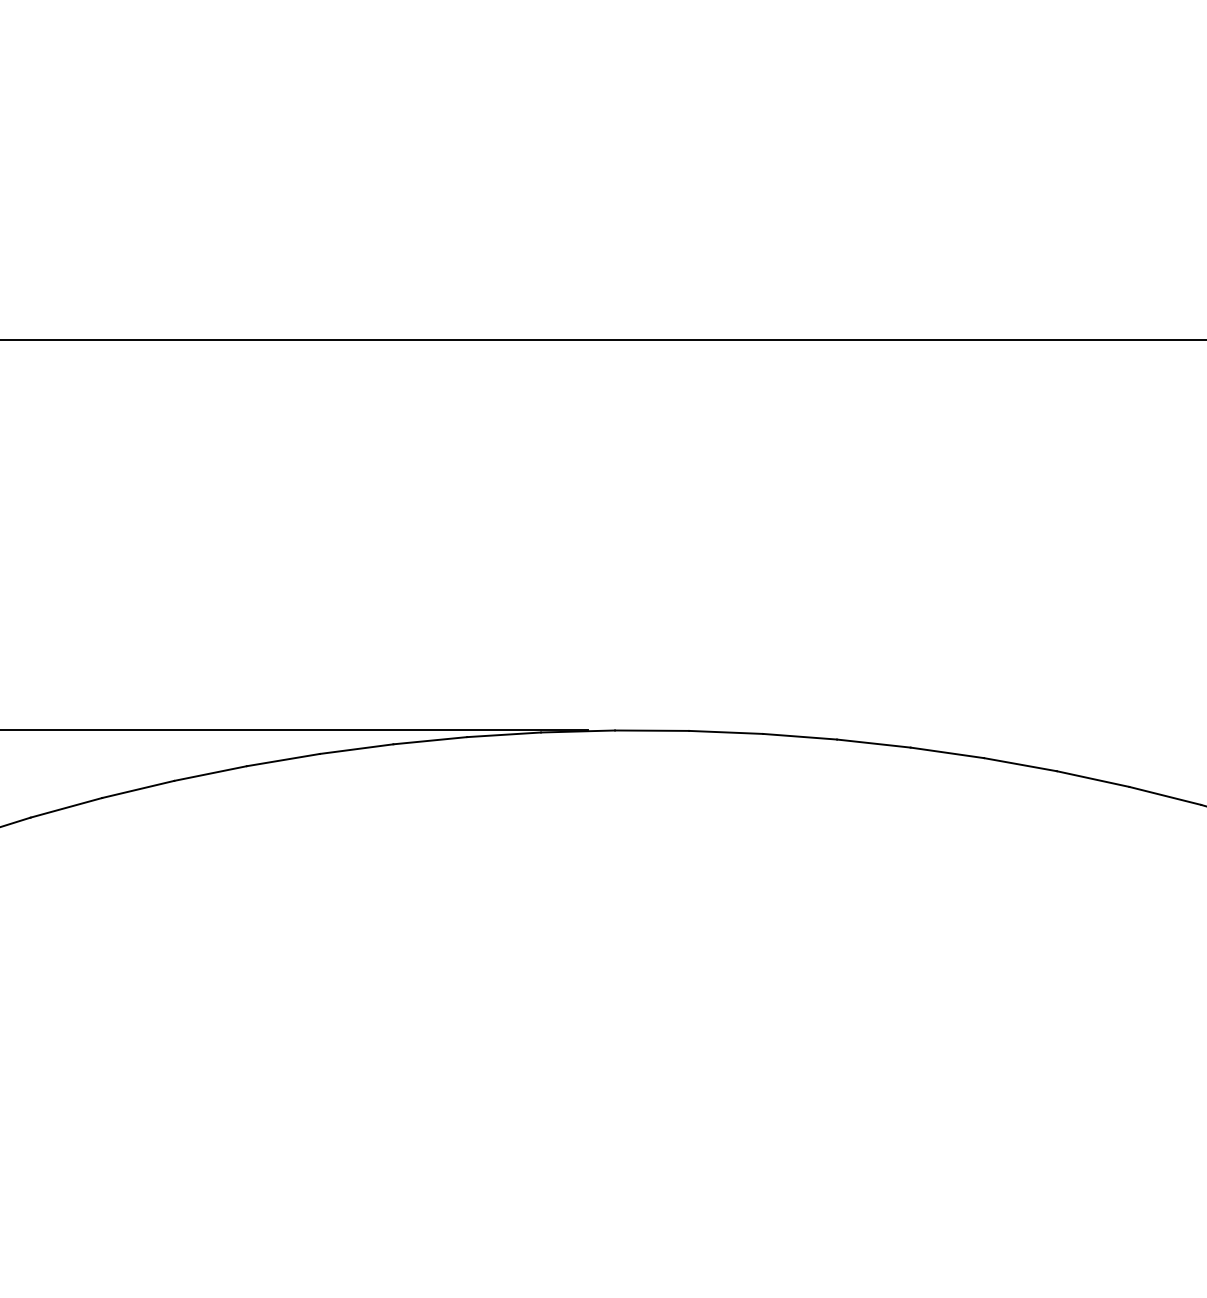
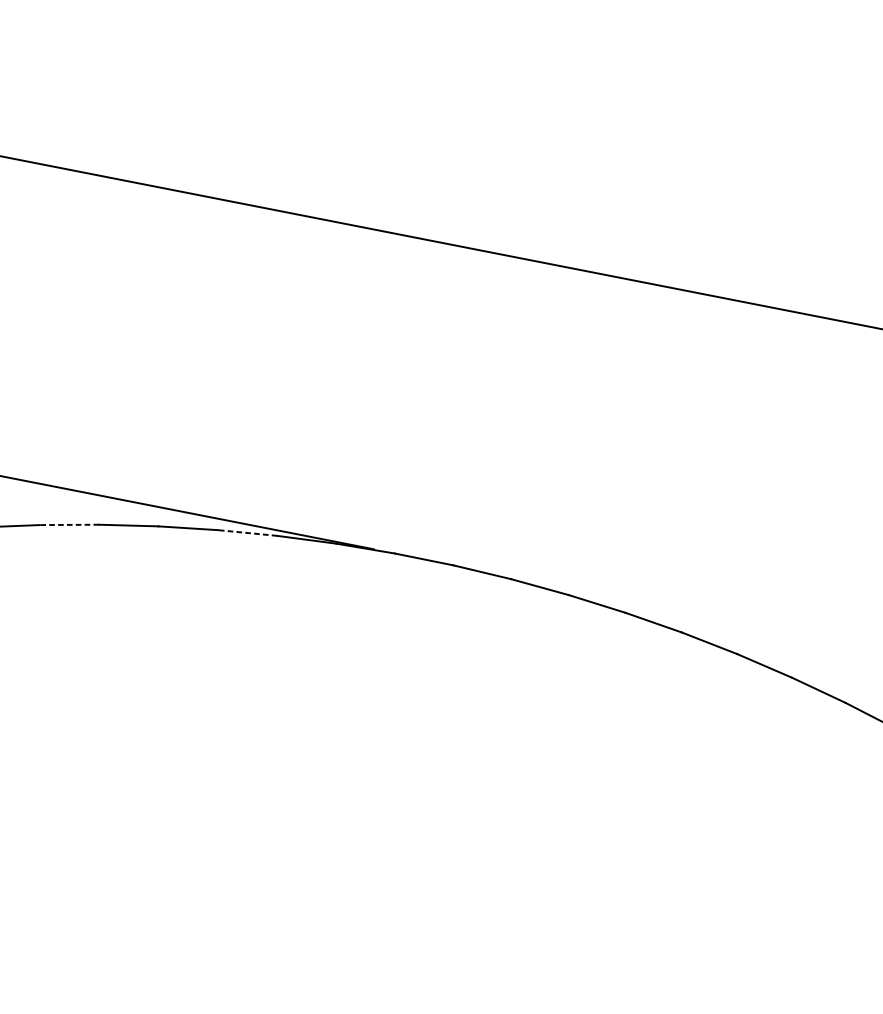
line: (429, 740) -> (247, 532), solid -> dashed
line: (210, 773) -> (69, 524), solid -> dashed

